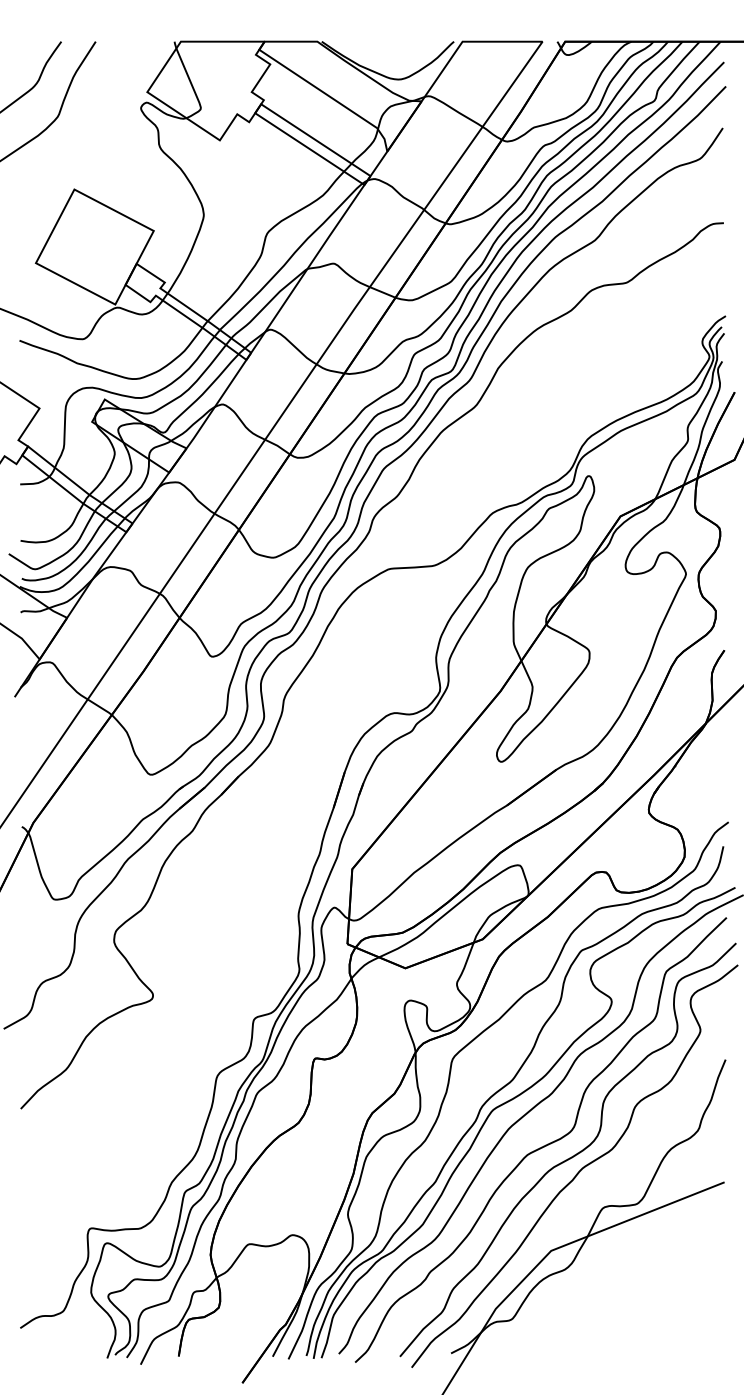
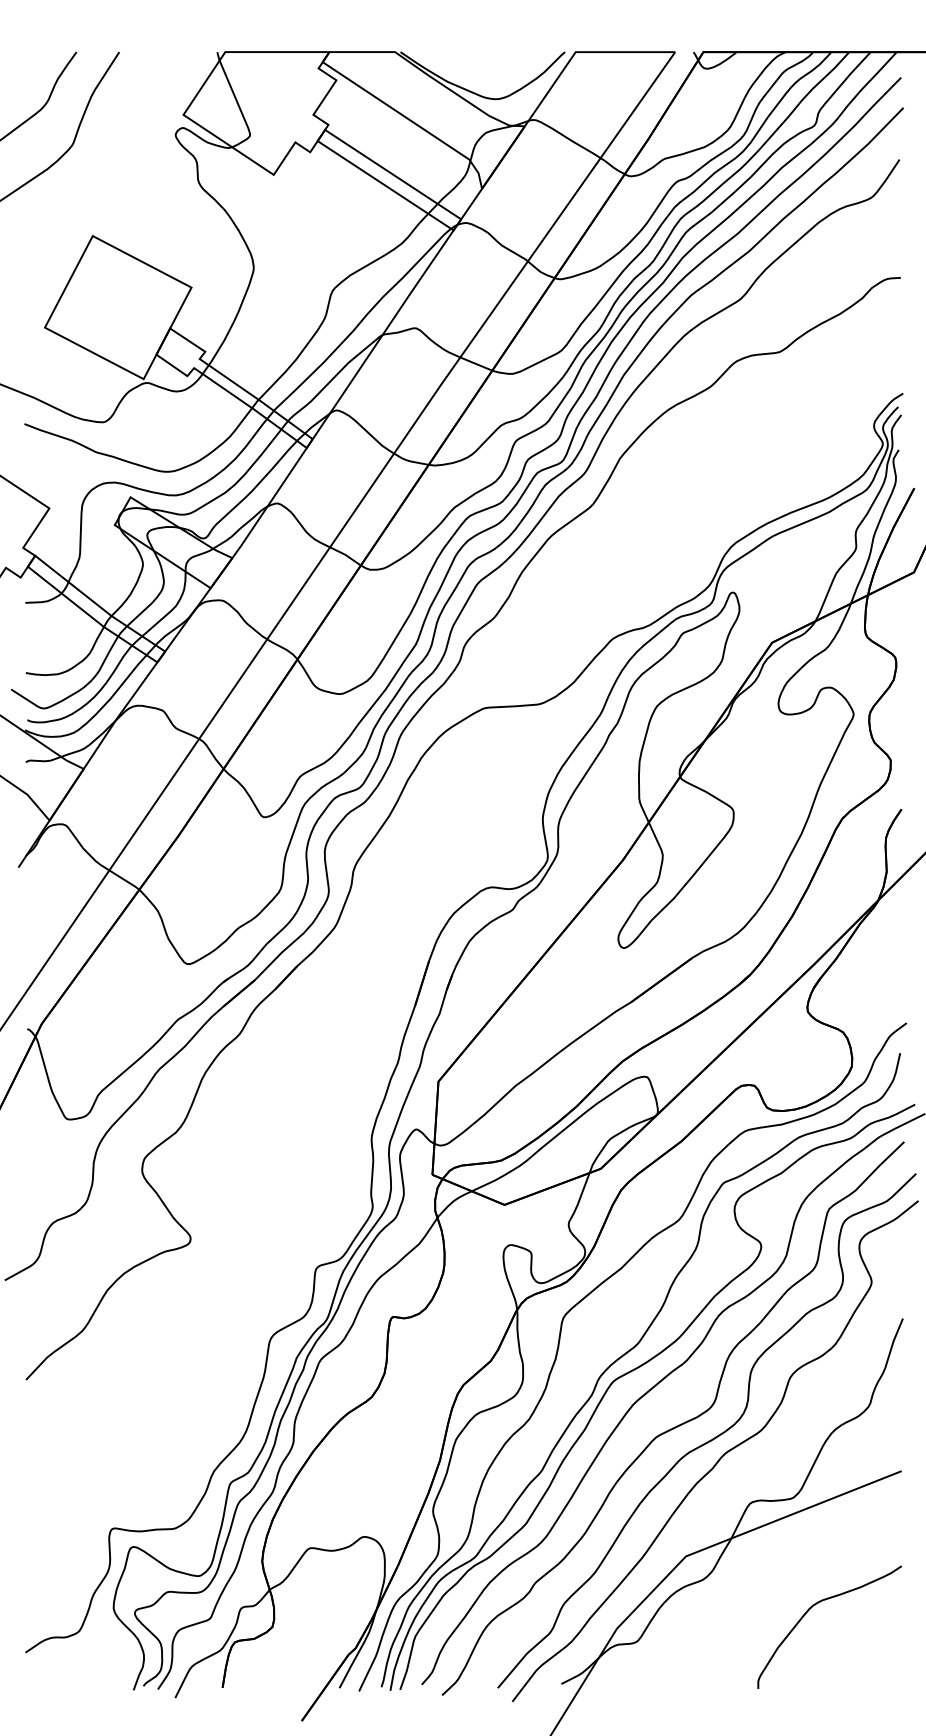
curve: (655, 1290) -> (815, 1605), added

